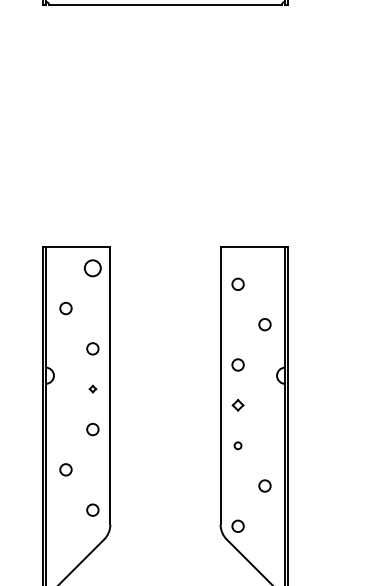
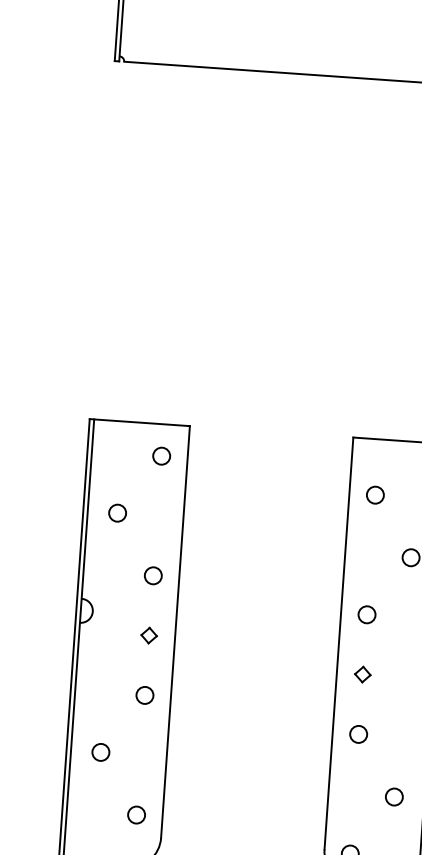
circle: (92, 267) -> (161, 455), size x0.71
part: (92, 388) -> (148, 634), size x1.67
circle: (237, 445) -> (357, 734), size x1.67

